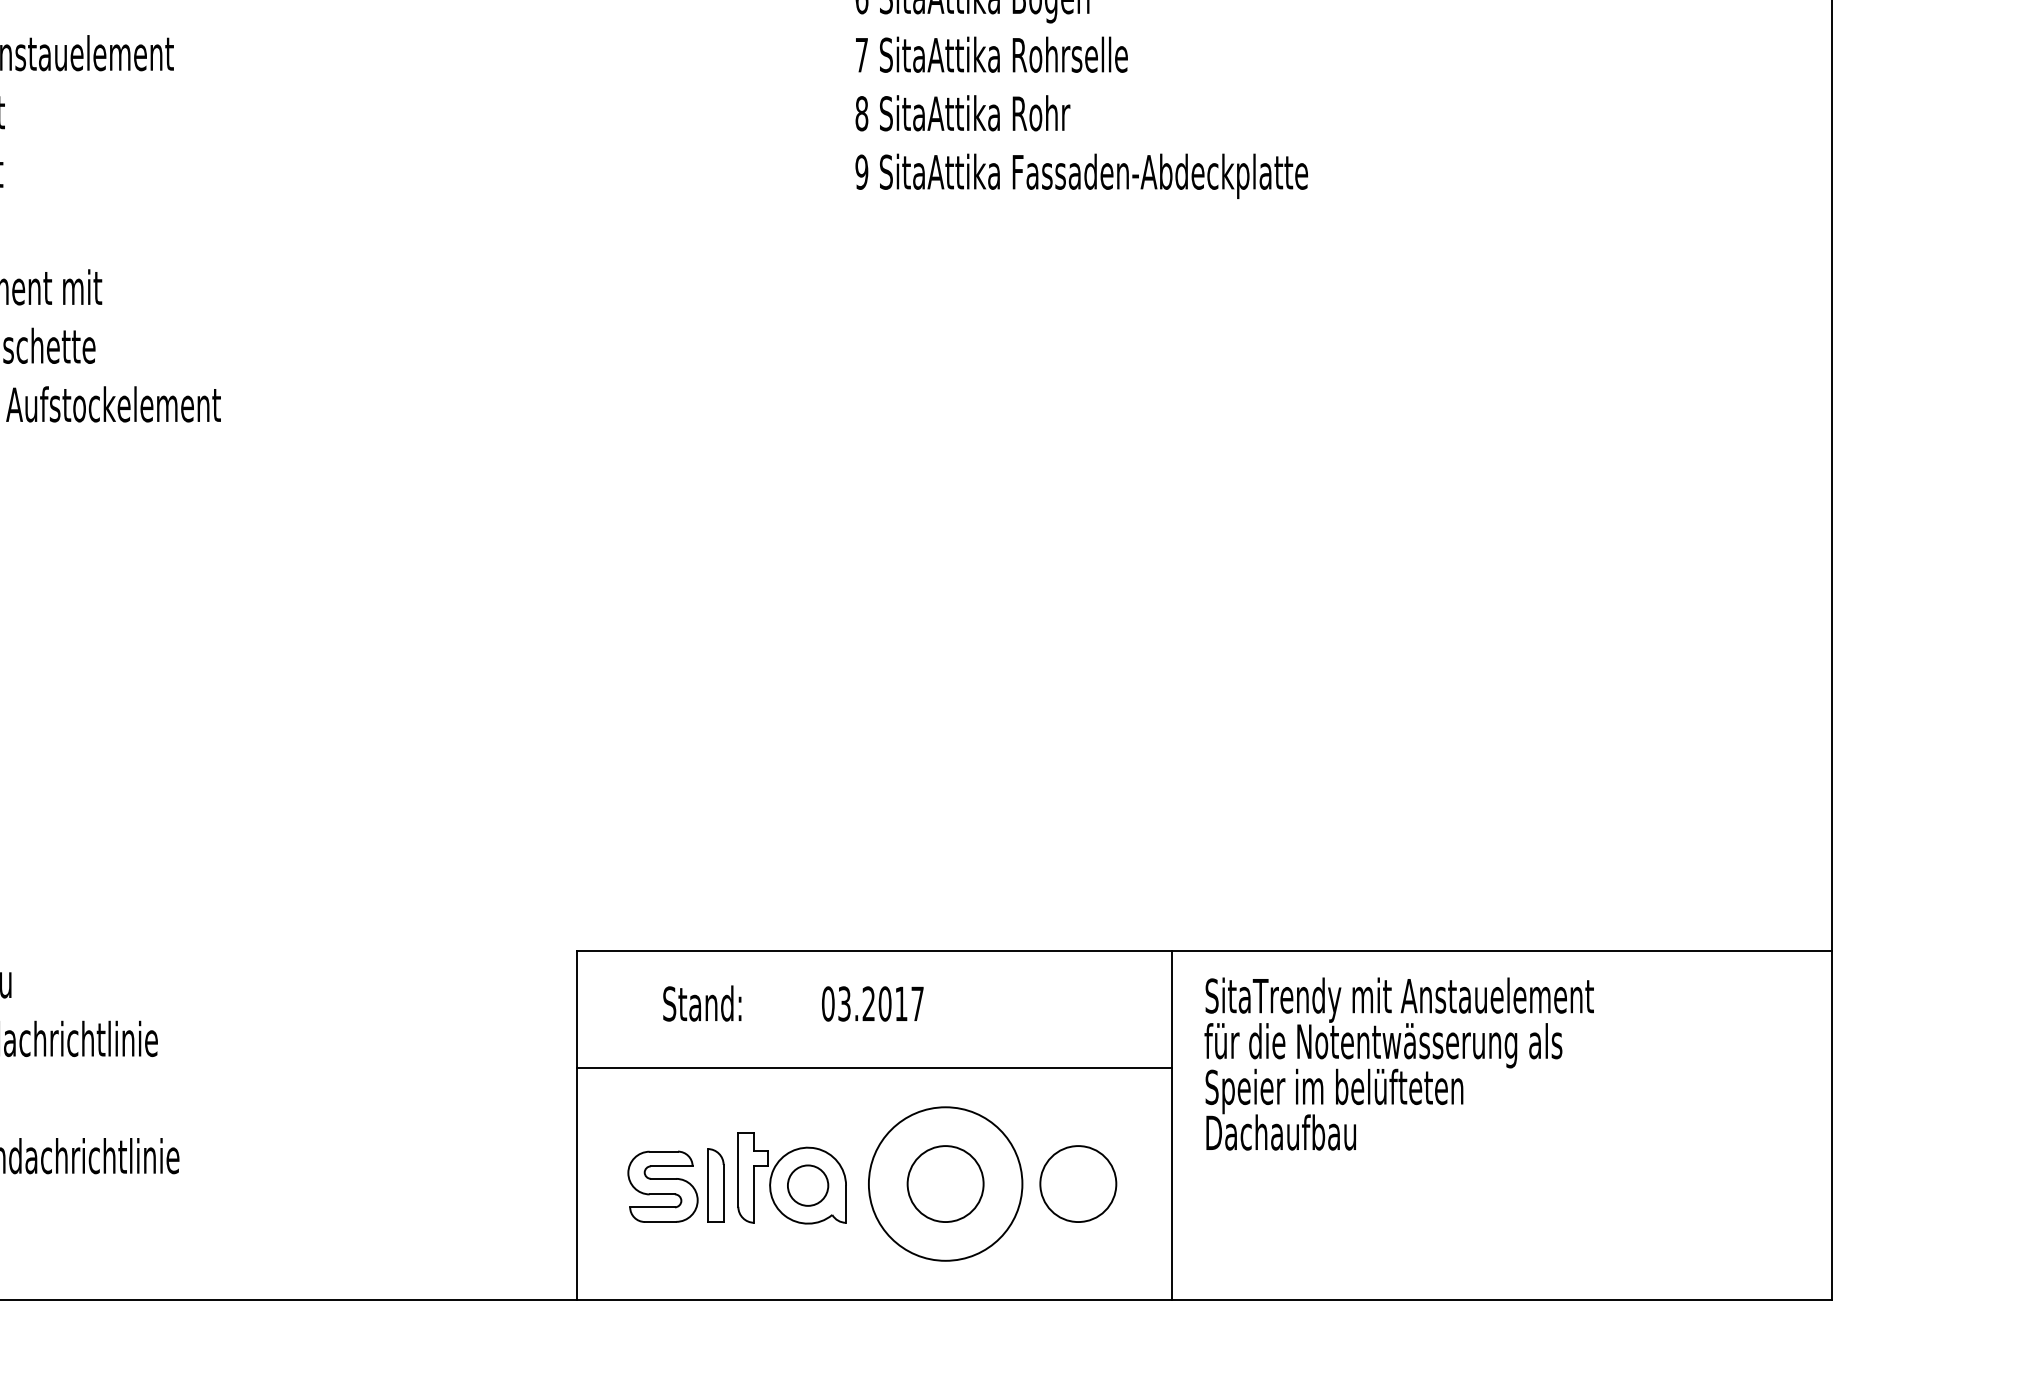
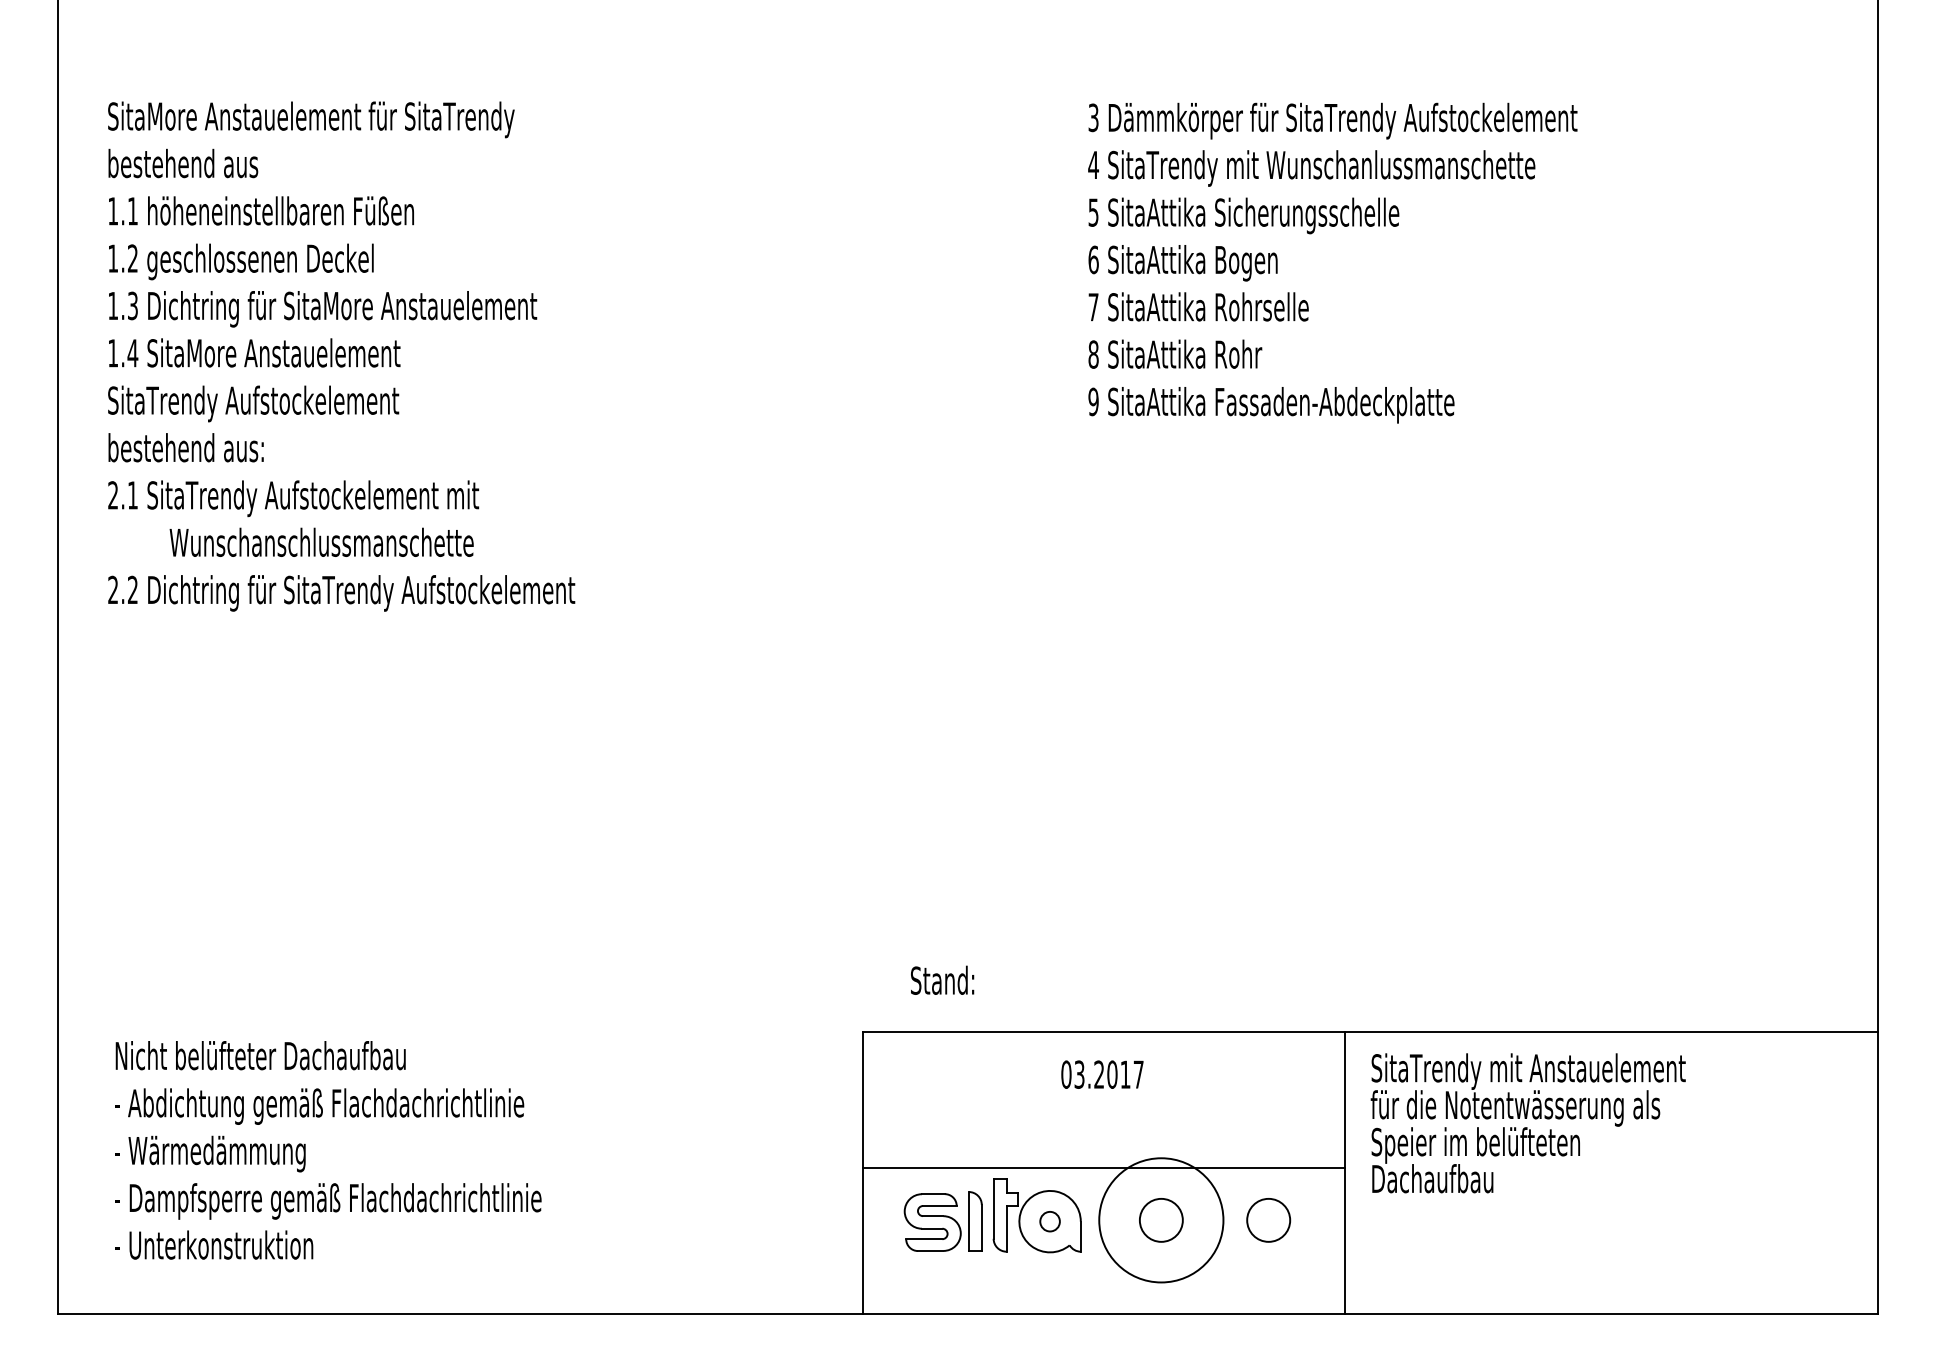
text: (702, 1002) -> (942, 979), moved
line: (874, 1068) -> (1103, 1168), moved
circle: (945, 1184) -> (1161, 1220), size x0.7
circle: (1078, 1184) -> (1268, 1220), size x0.7
circle: (807, 1185) -> (1049, 1221), size x0.6

